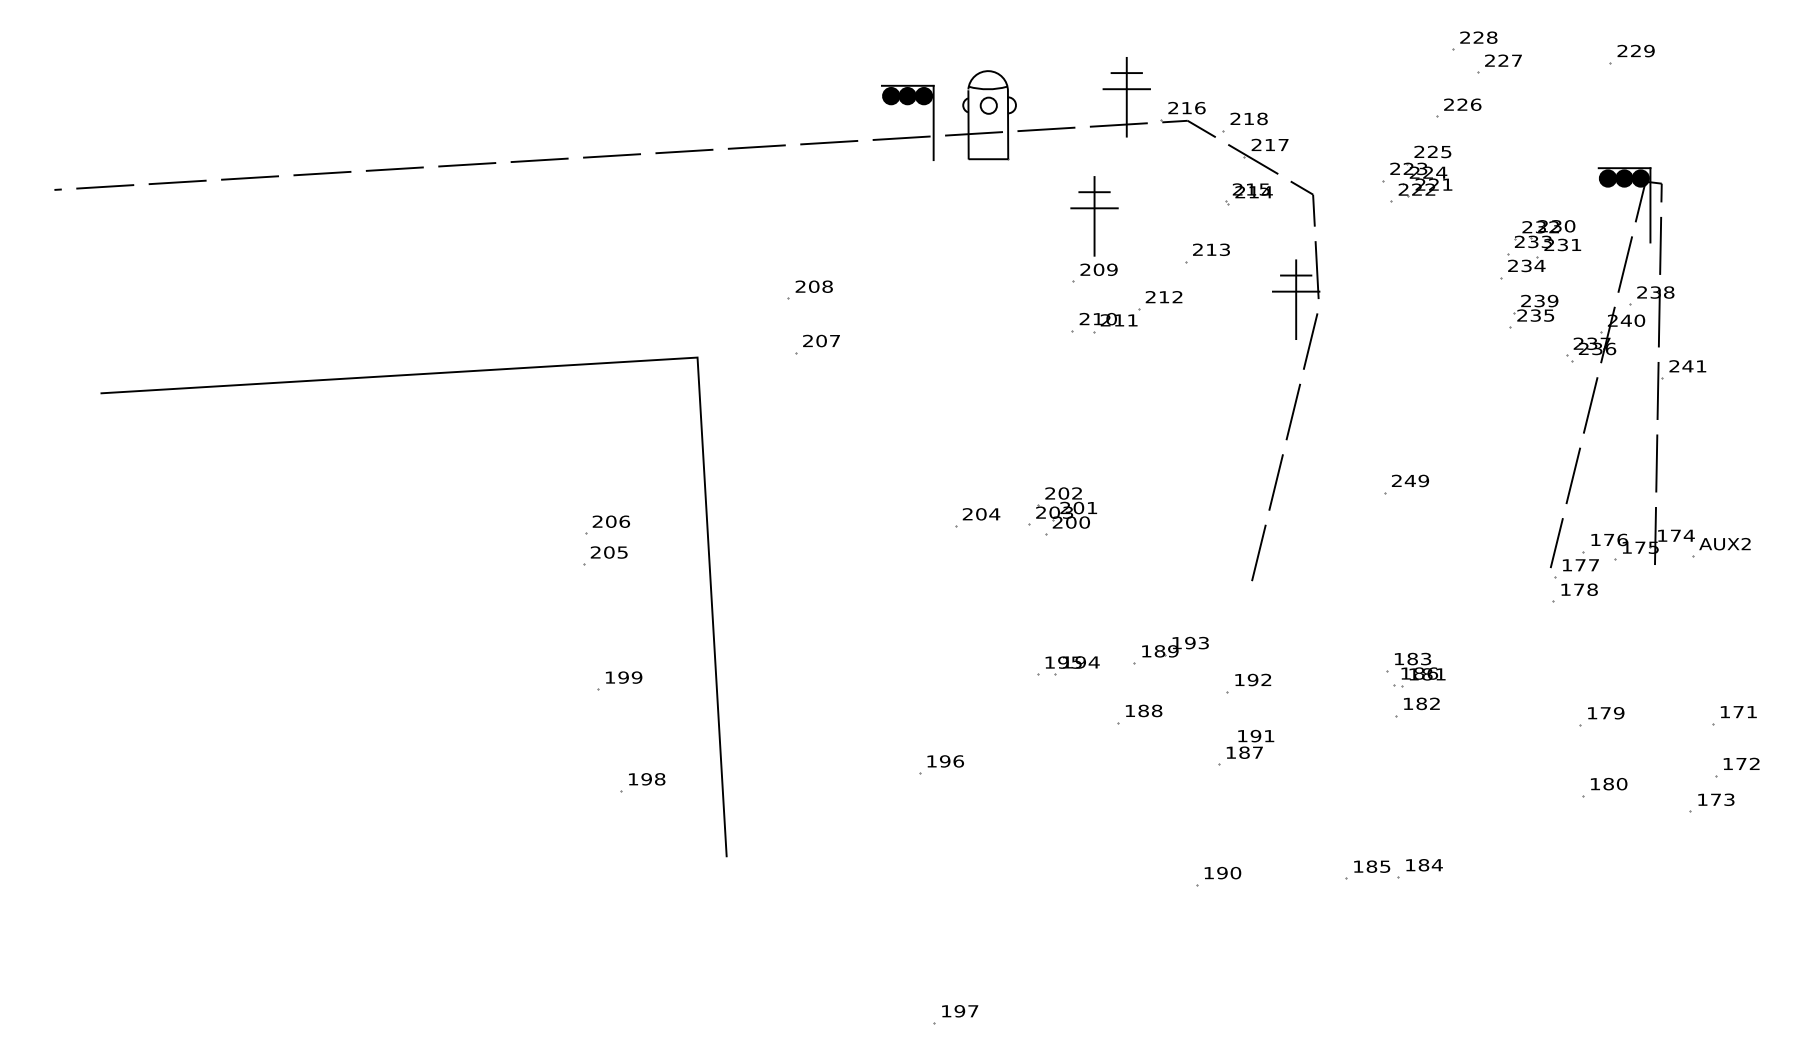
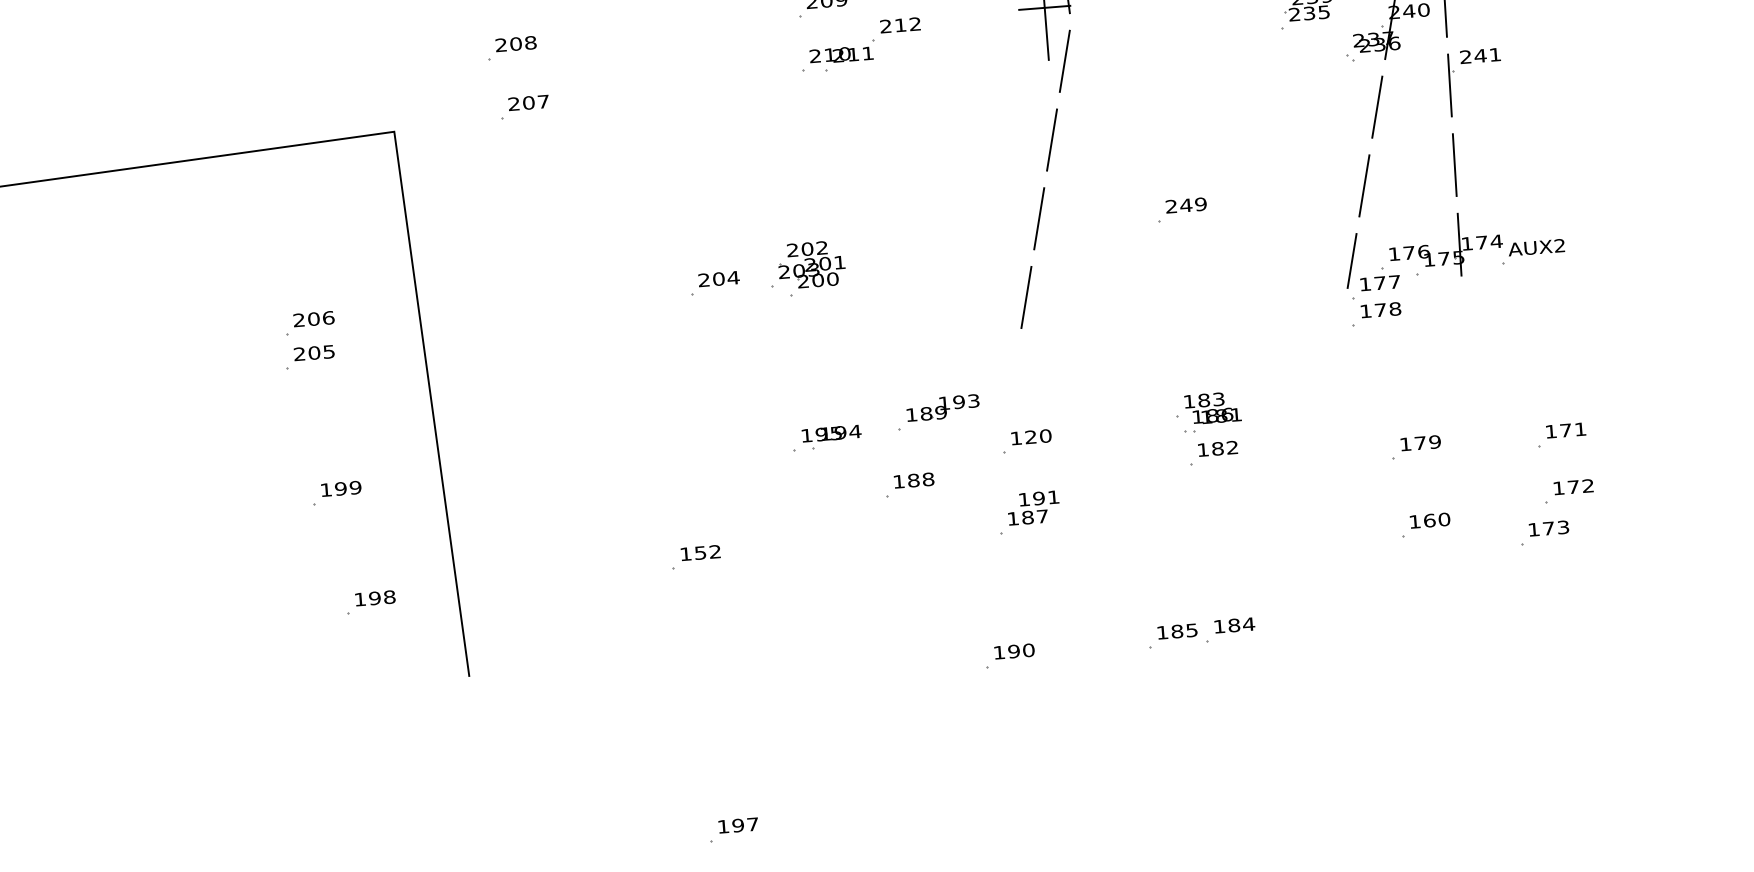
text: (1259, 679) -> (1037, 436), 192 -> 120
text: (951, 761) -> (707, 552), 196 -> 152
text: (1608, 784) -> (1429, 521), 180 -> 160

